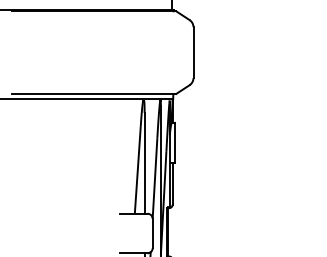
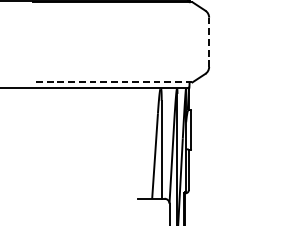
line: (193, 53) -> (209, 43), solid -> dashed
line: (93, 93) -> (112, 81), solid -> dashed

